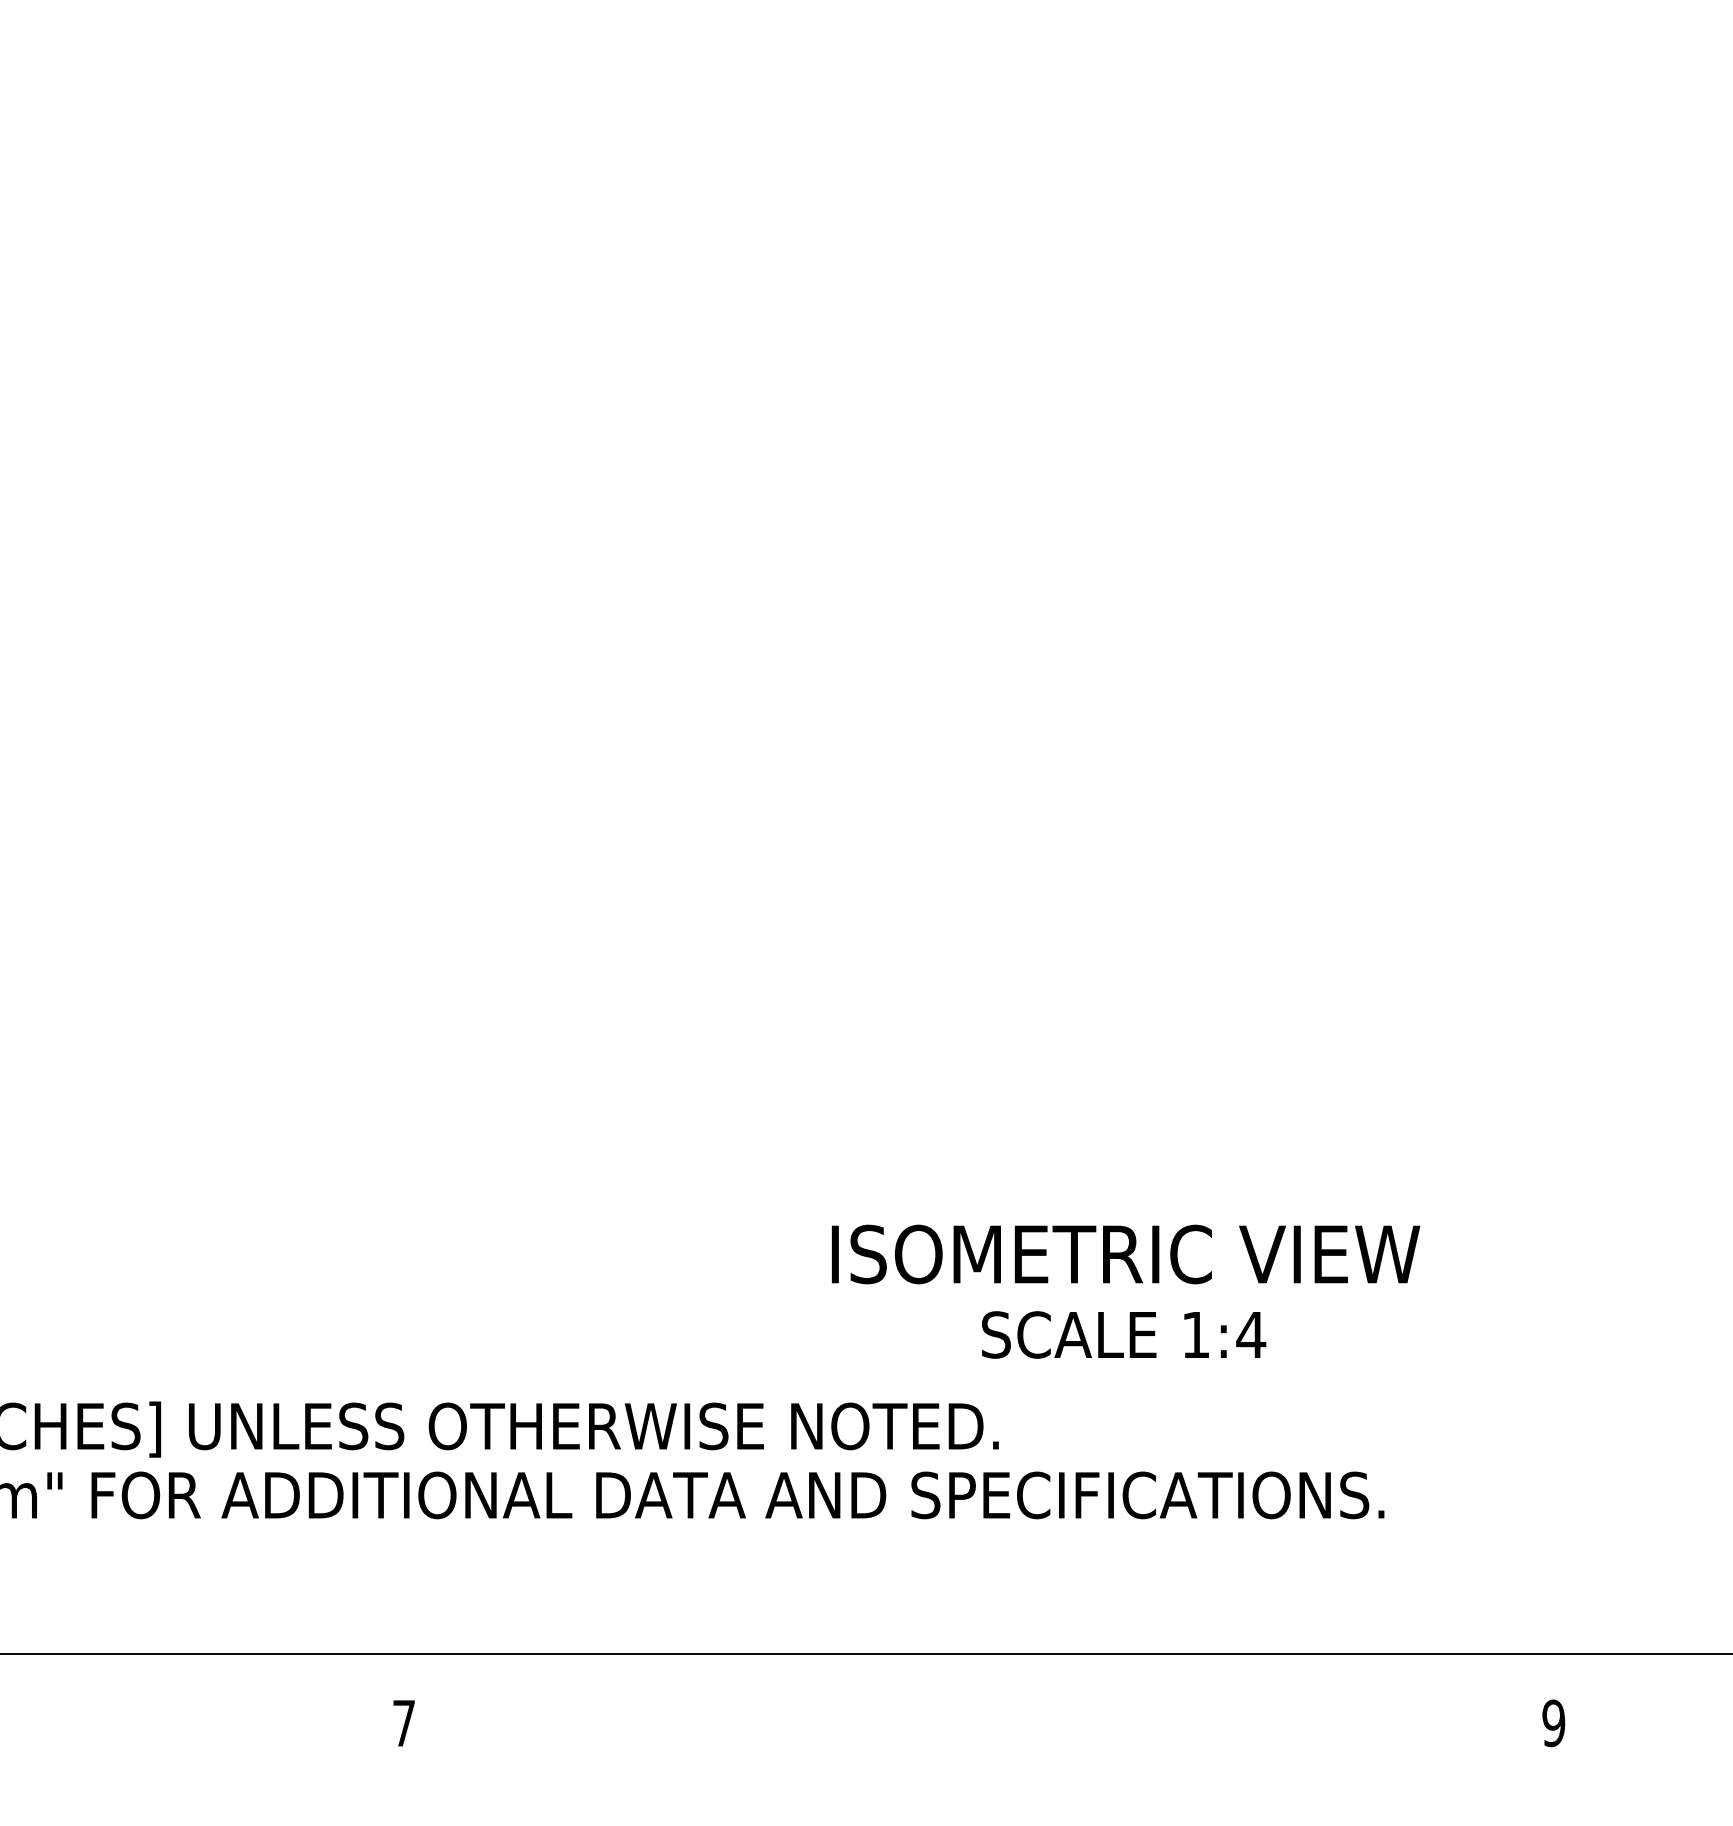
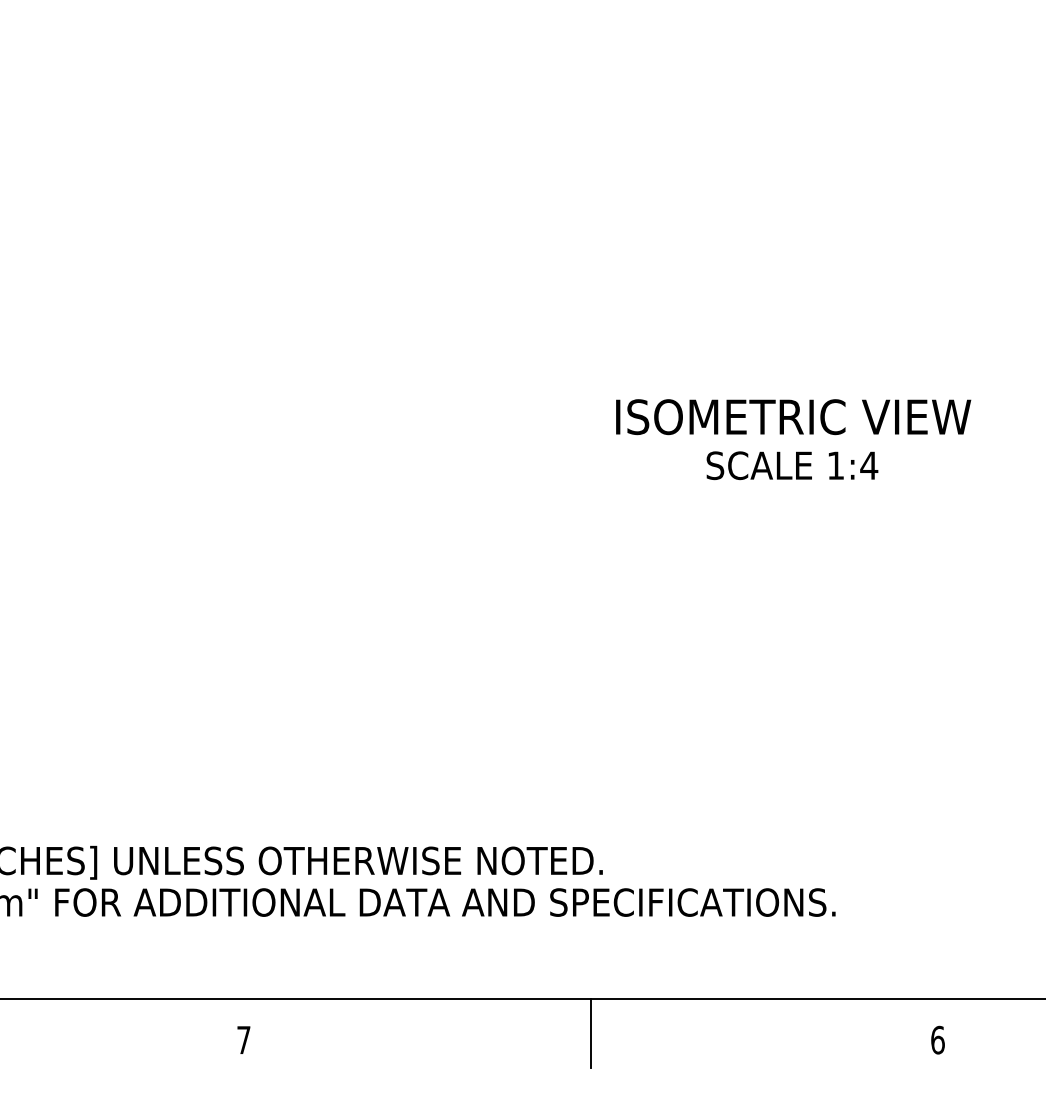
text: (1125, 1291) -> (793, 439), moved
line: (978, 1710) -> (590, 1032), added
text: (1553, 1722) -> (937, 1039), 9 -> 6

